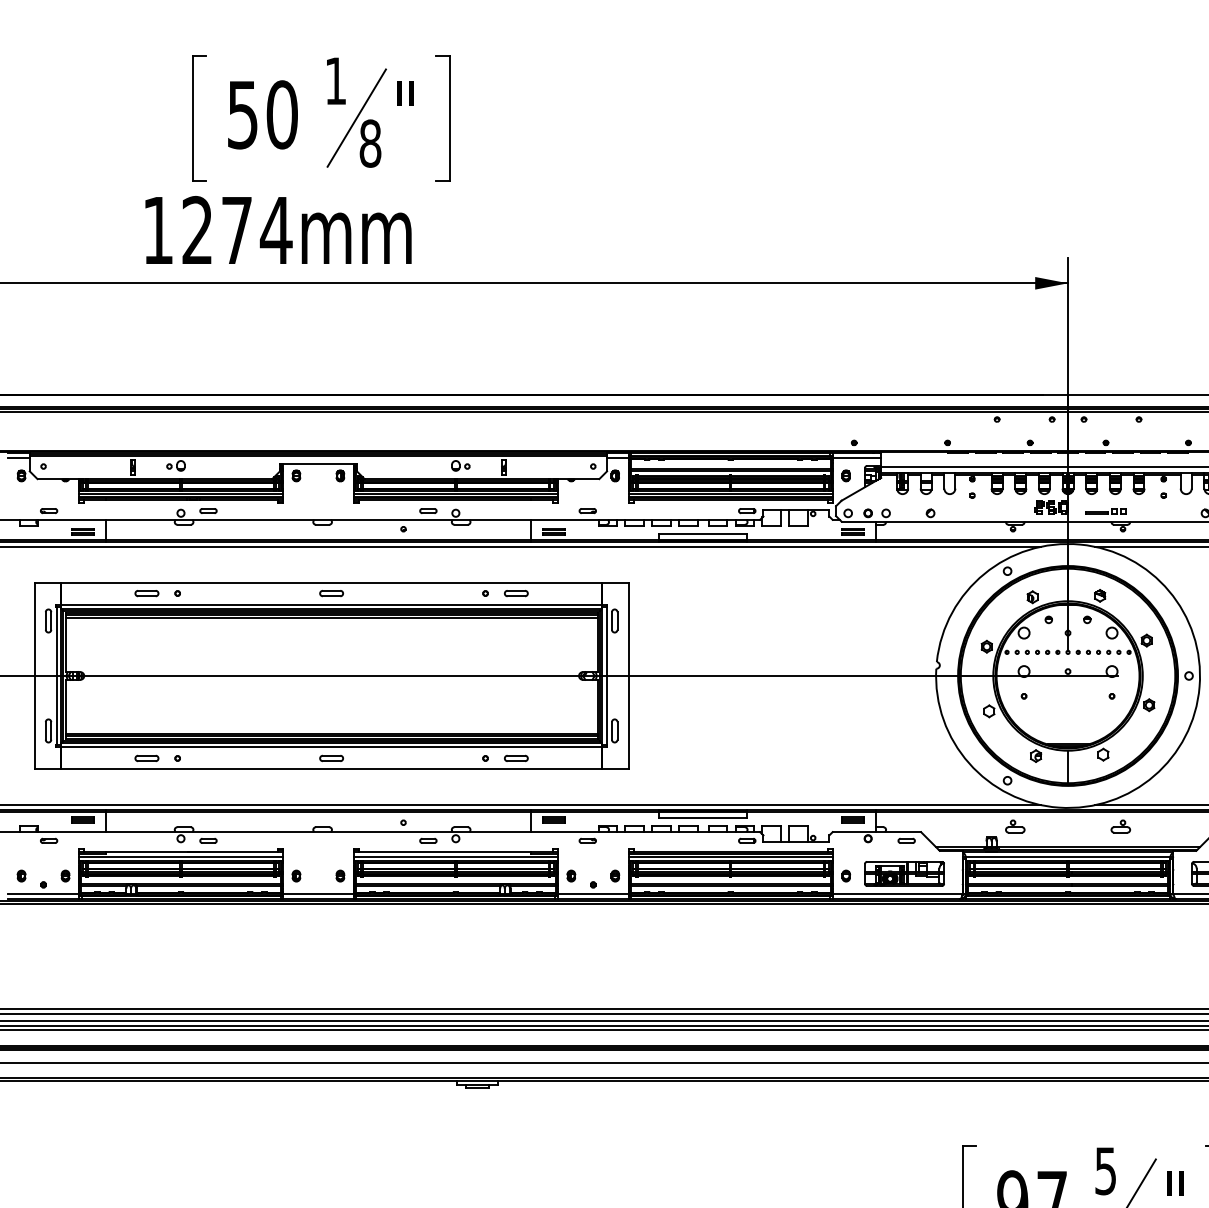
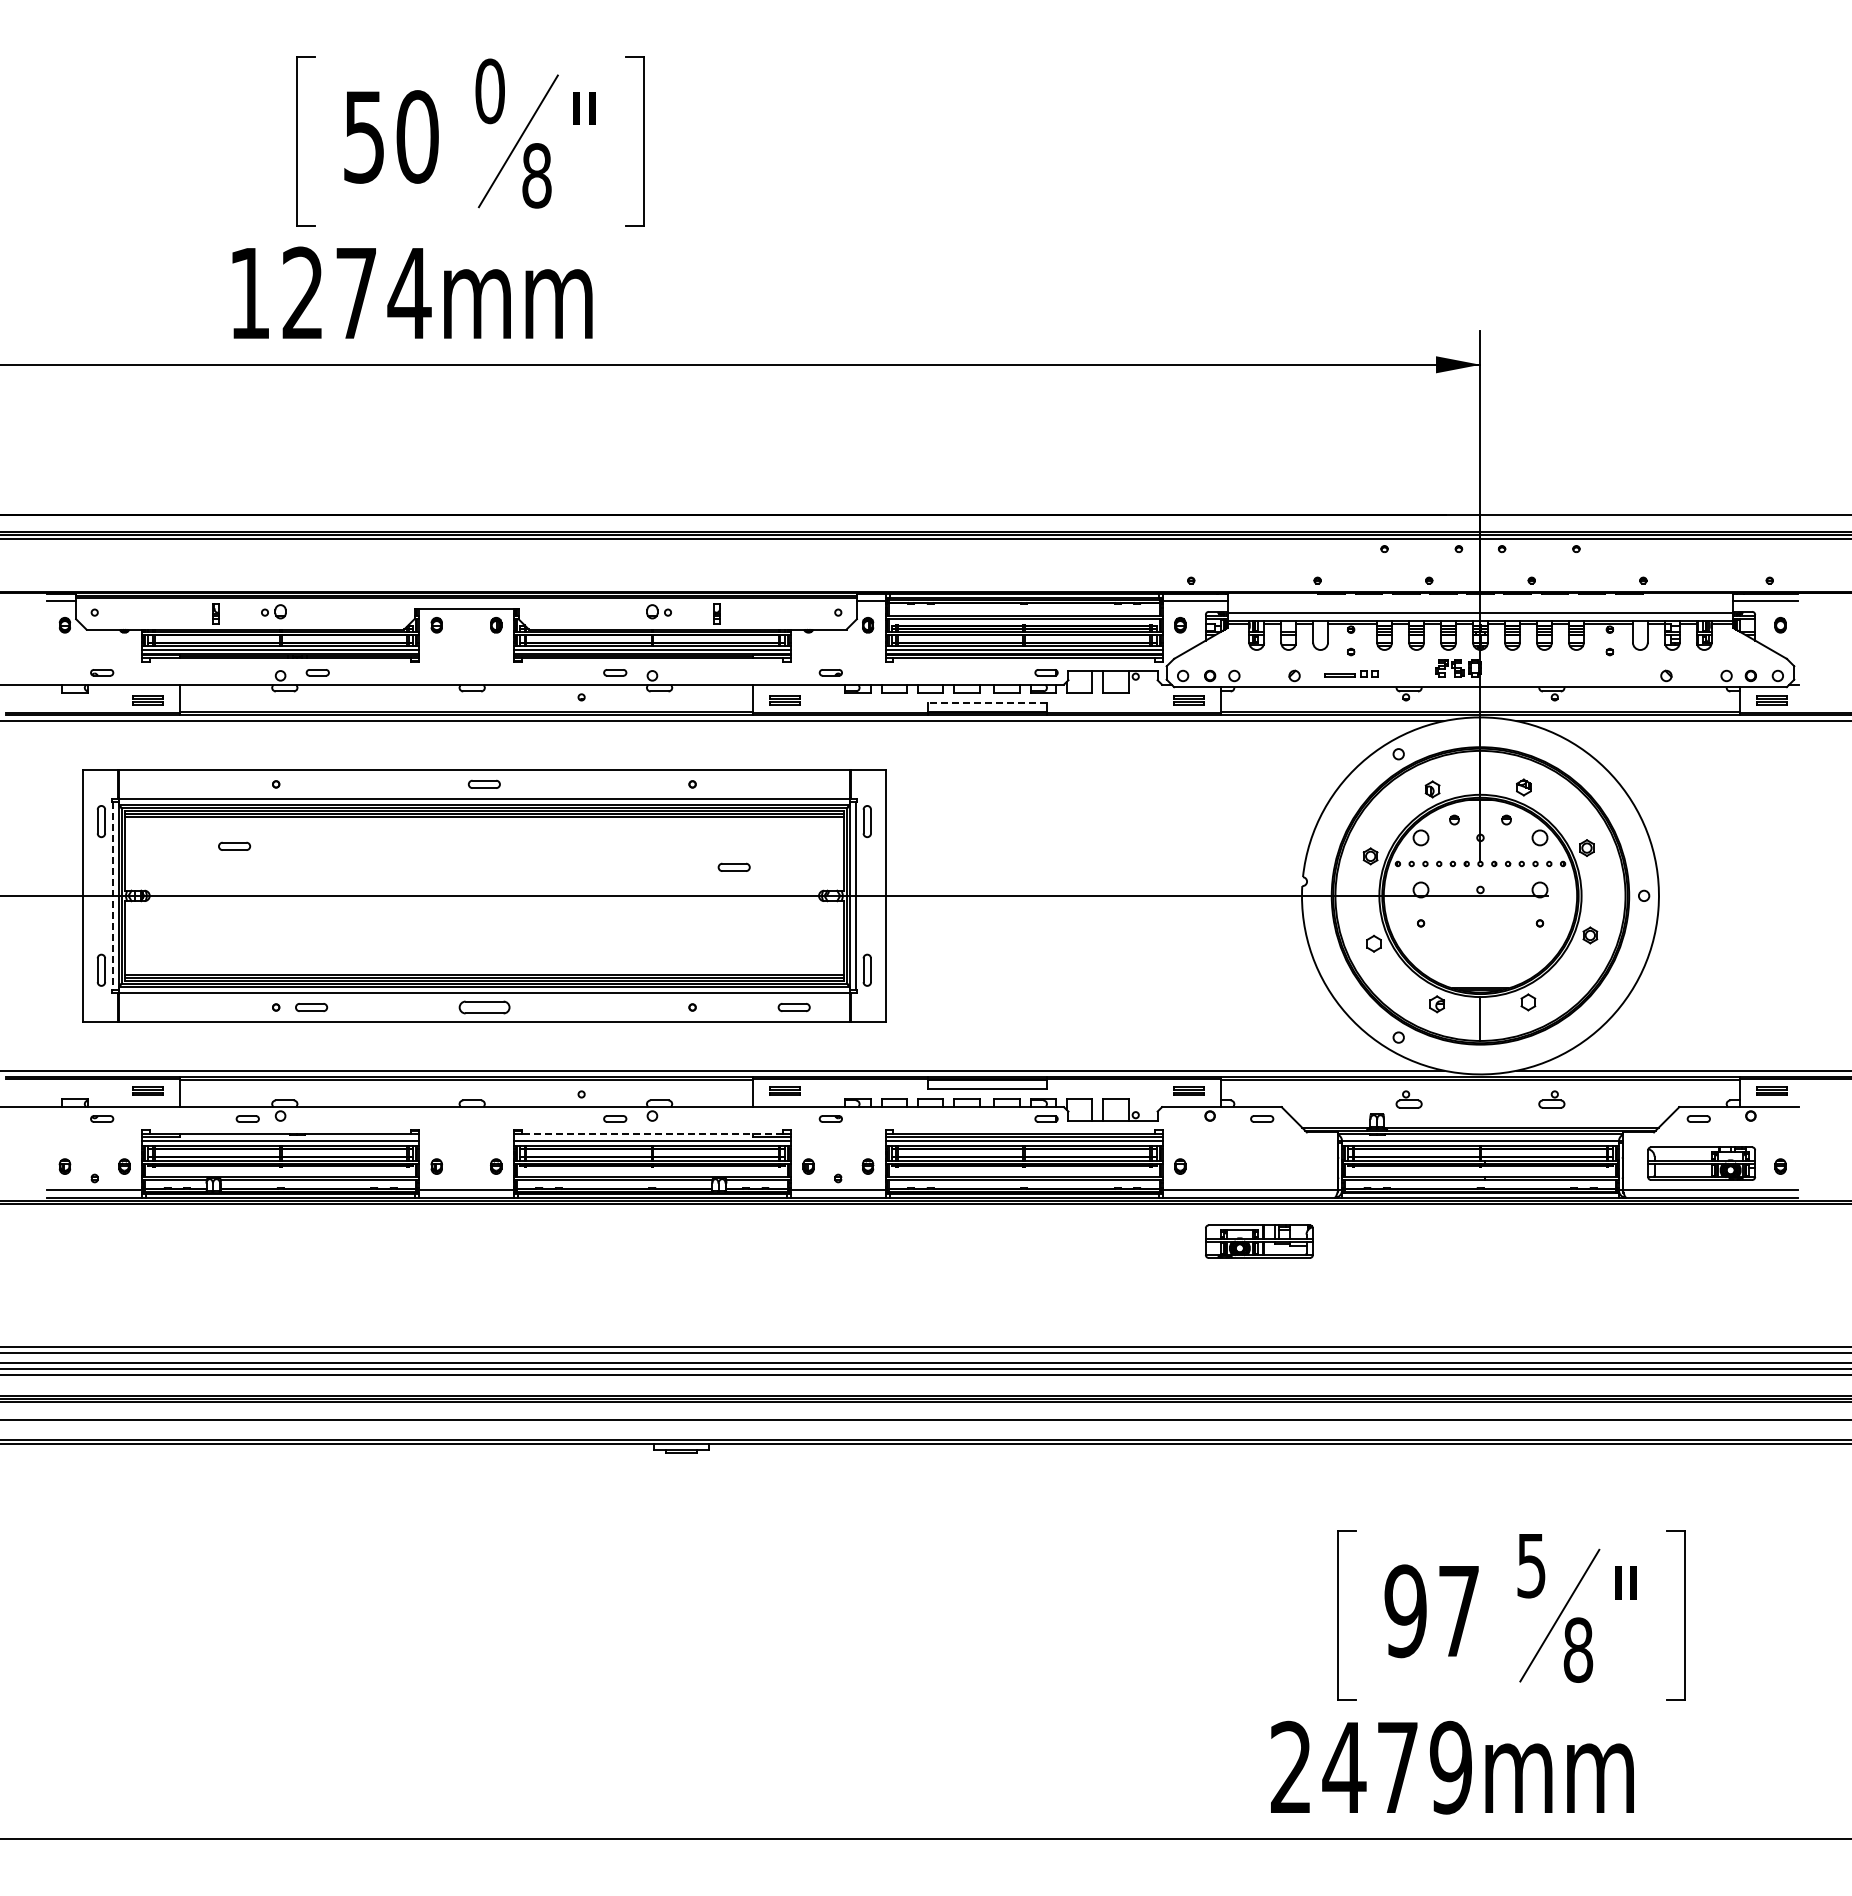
text: (335, 81) -> (489, 91), 1 -> 0
part: (1105, 511) -> (1351, 673), moved
line: (702, 533) -> (986, 703), solid -> dashed
part: (146, 592) -> (234, 845), moved
part: (515, 592) -> (733, 866), moved
line: (56, 675) -> (112, 895), solid -> dashed
part: (146, 758) -> (311, 1007), moved
part: (330, 758) -> (483, 1007), size x1.6
part: (515, 758) -> (793, 1007), moved
part: (208, 840) -> (247, 1118), moved
line: (455, 851) -> (652, 1133), solid -> dashed
part: (904, 873) -> (1259, 1241), moved

